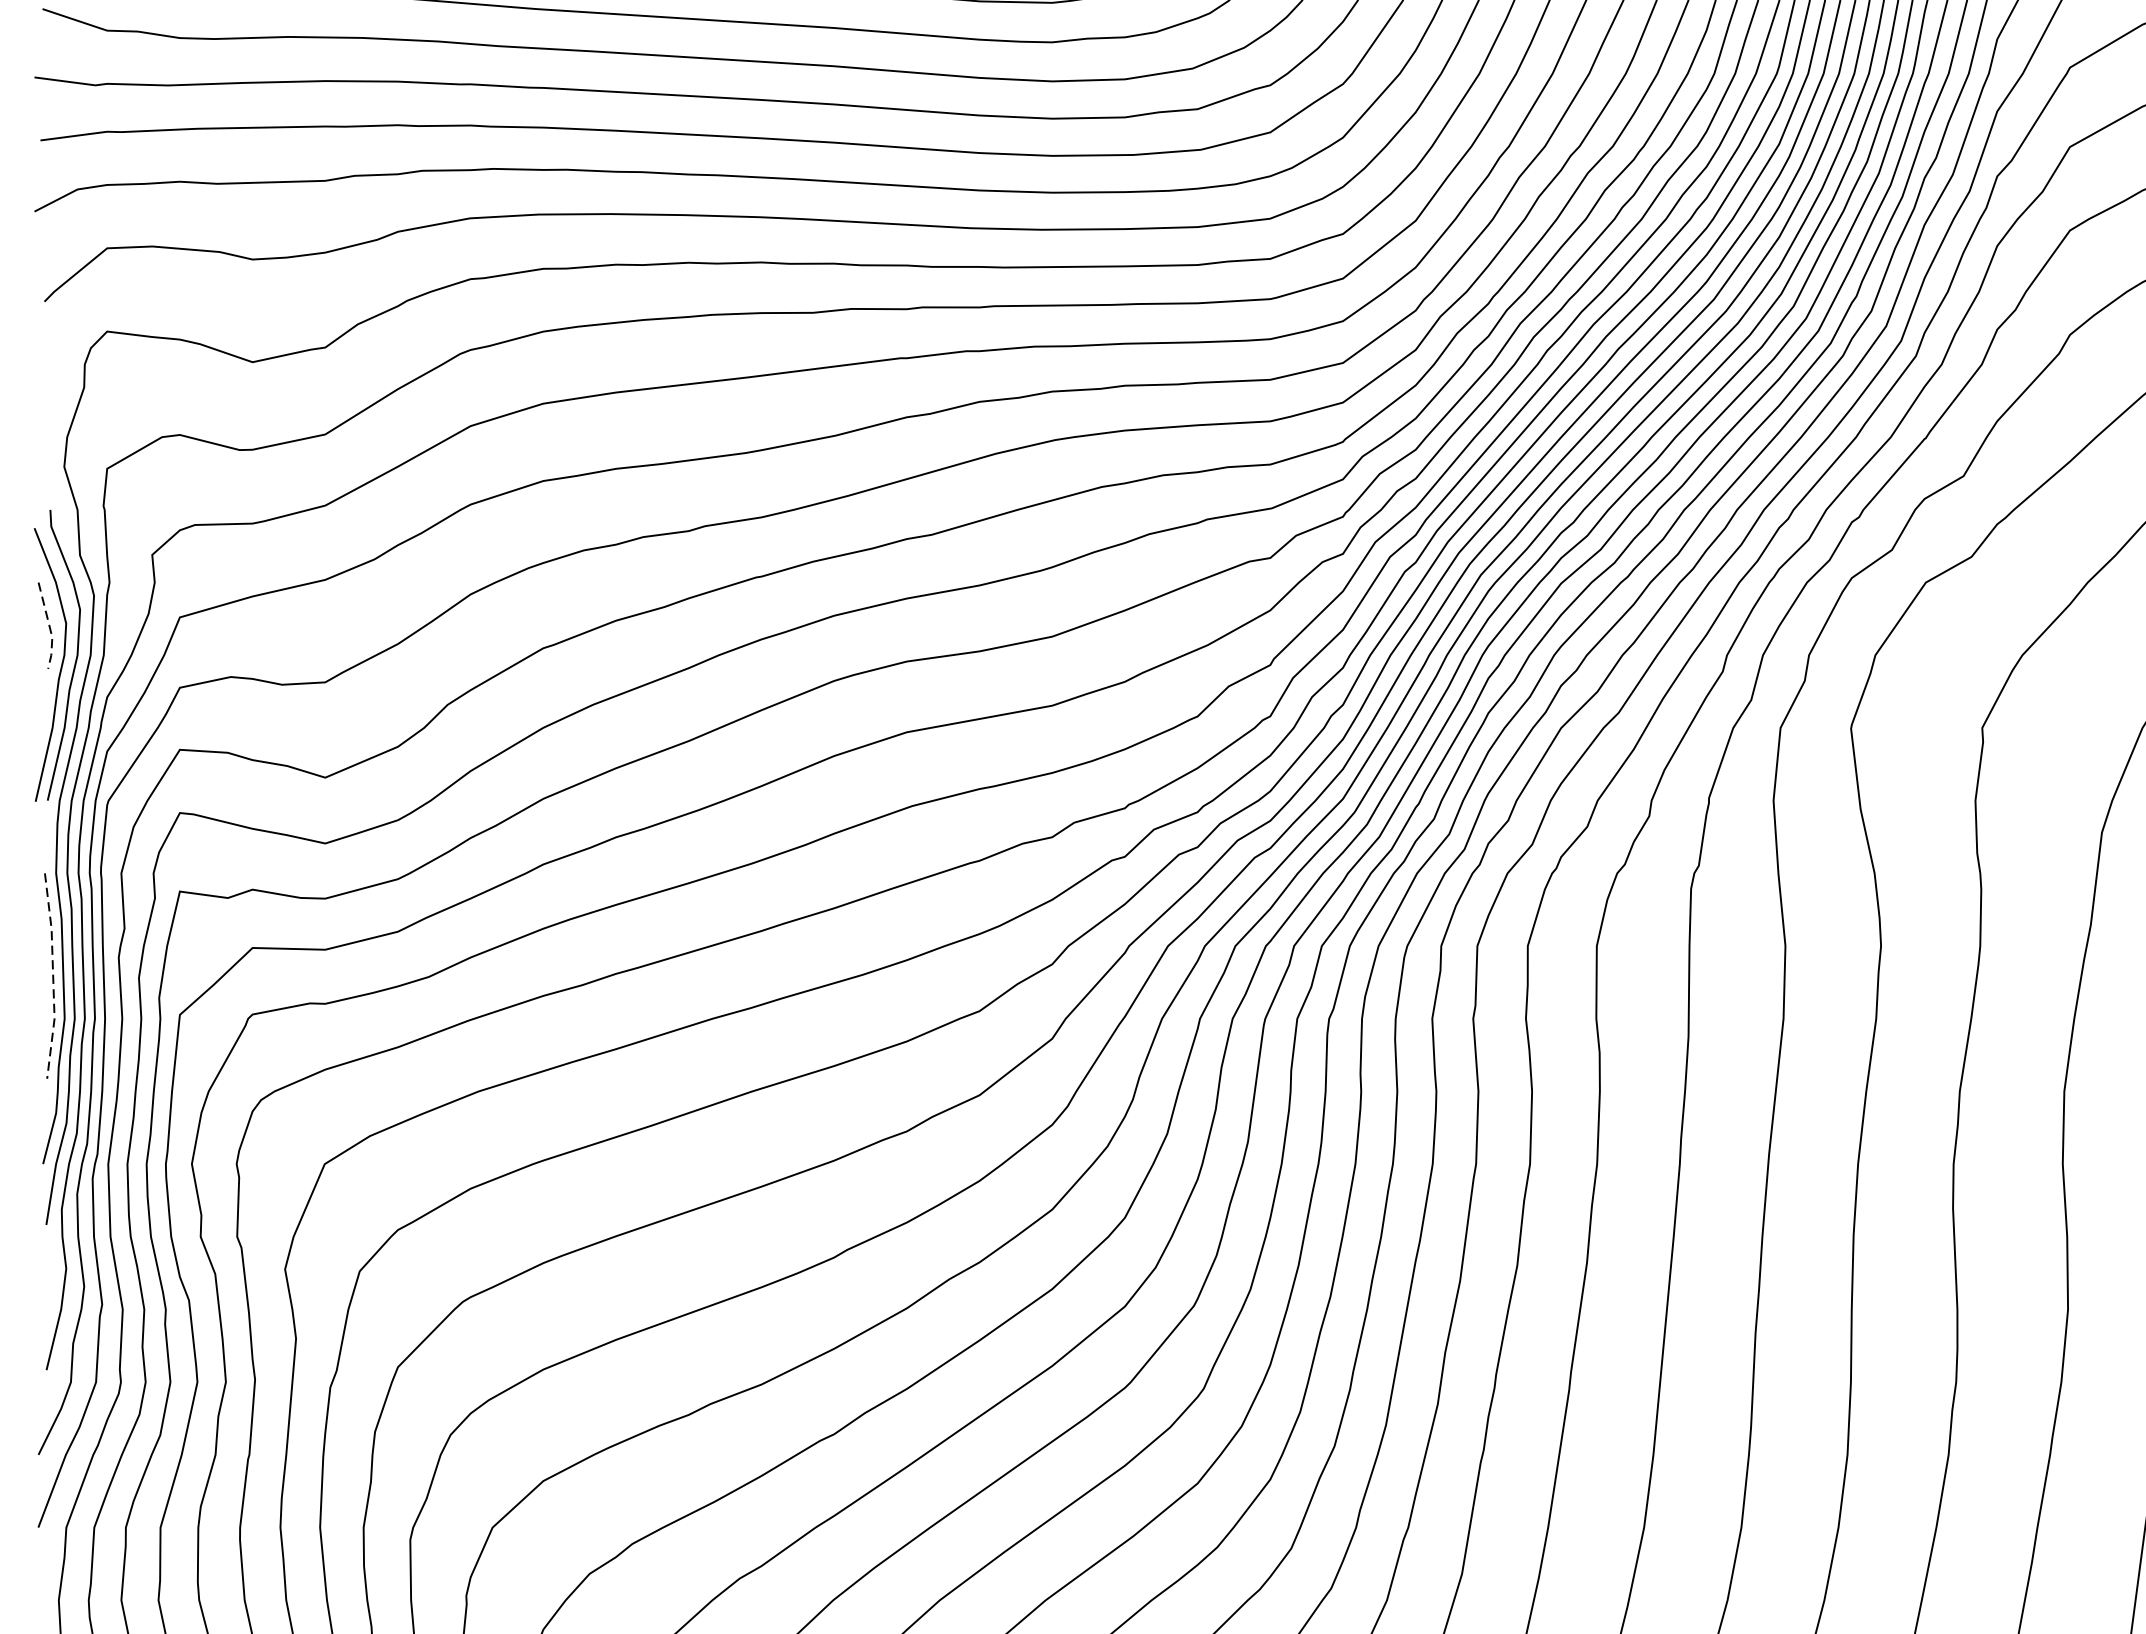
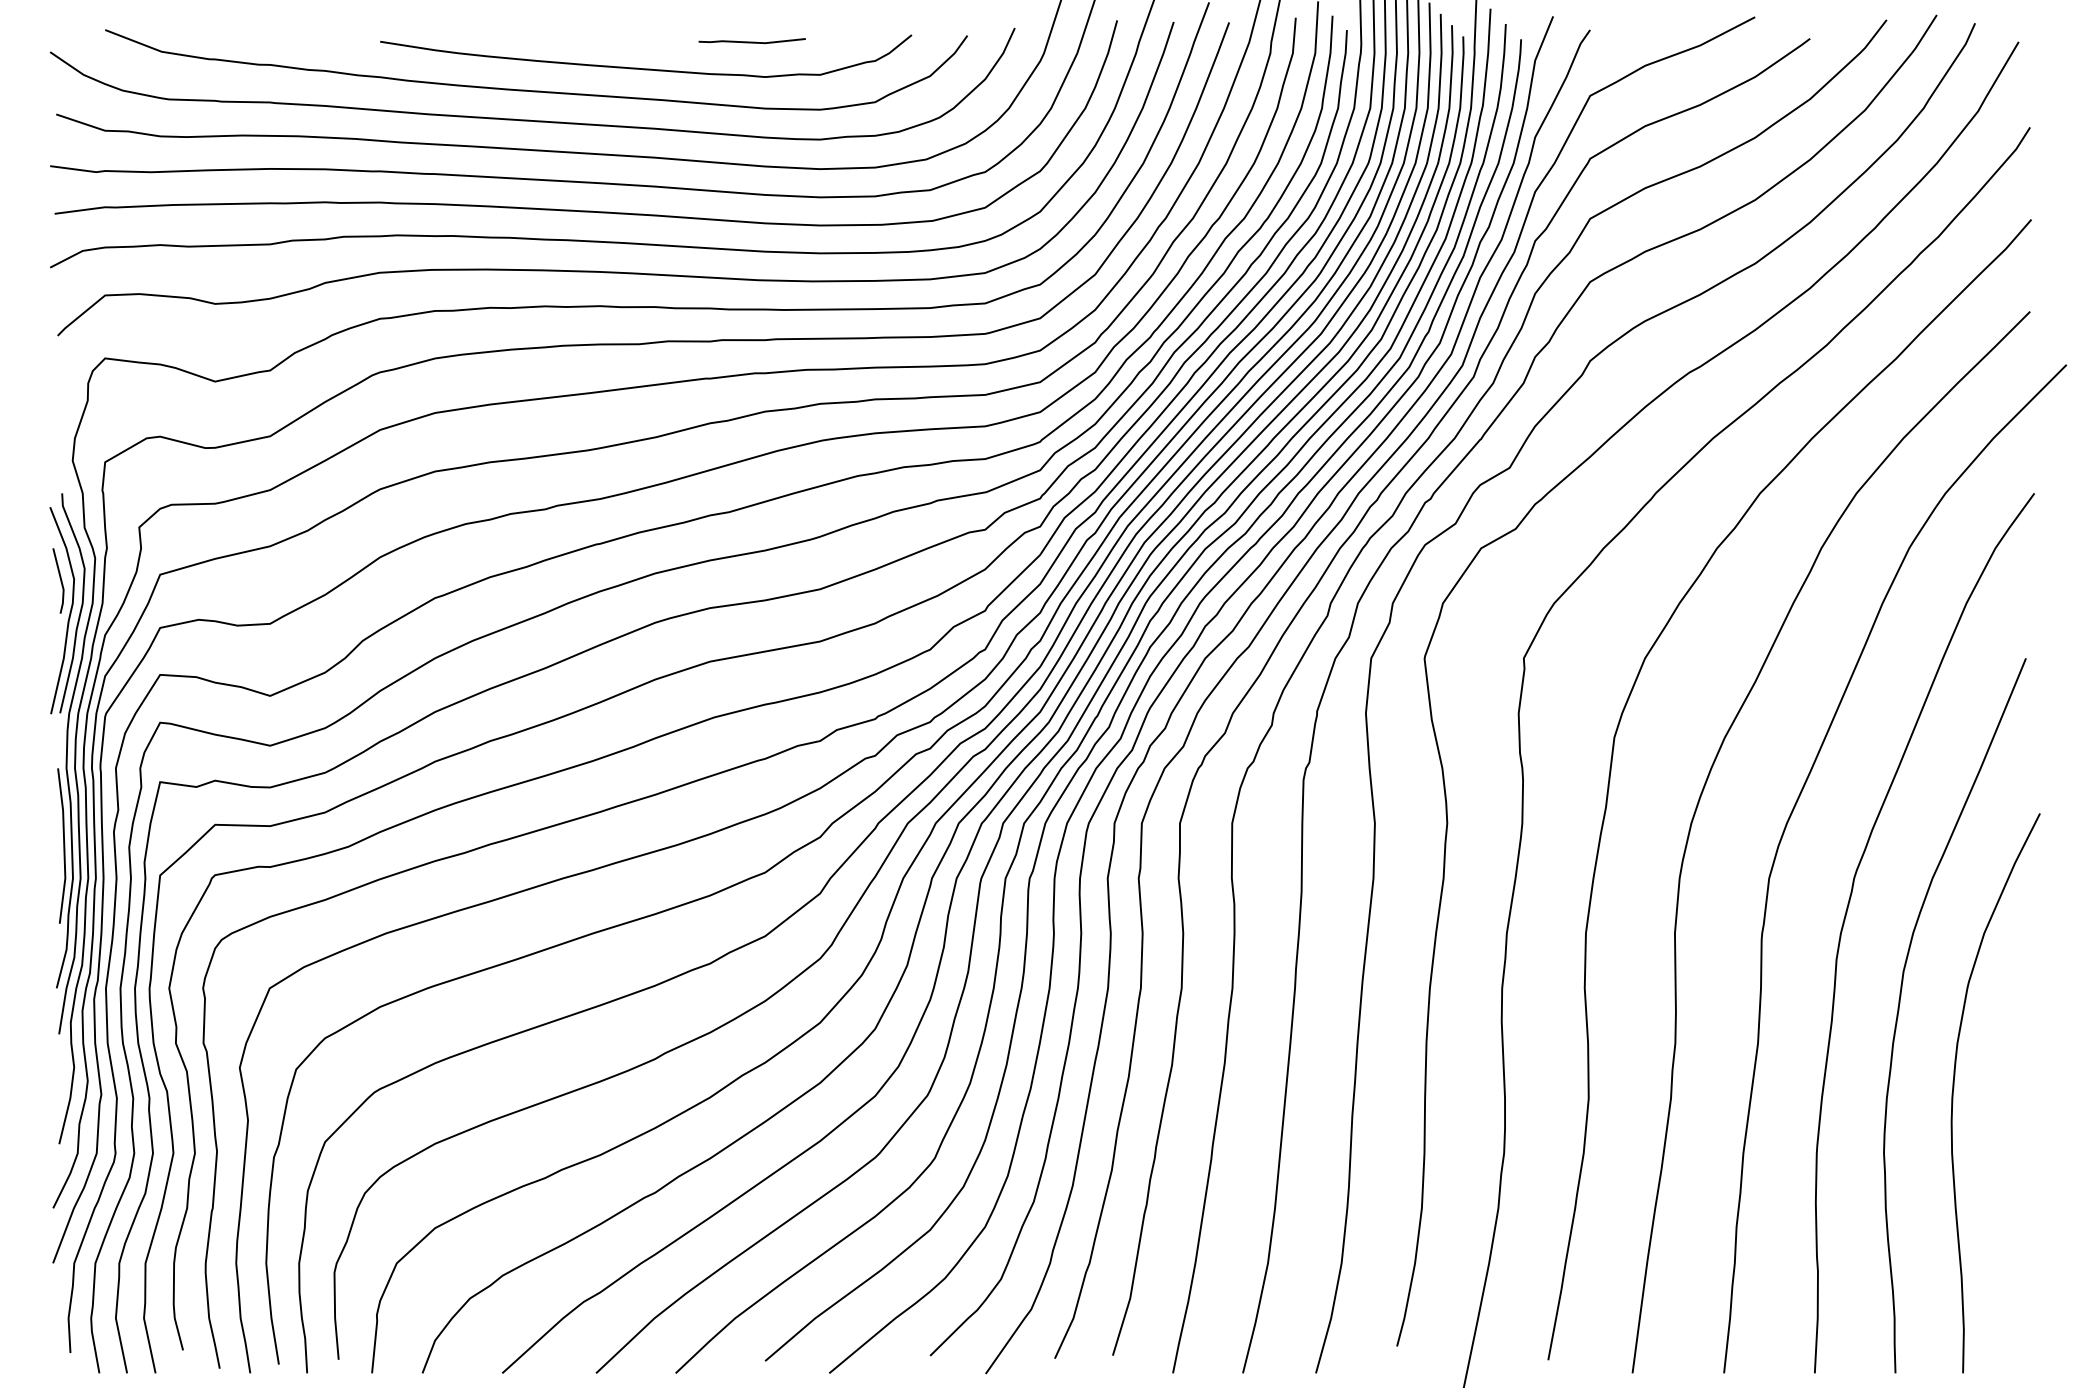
line: (49, 627) -> (61, 582), dashed -> solid
line: (53, 976) -> (64, 846), dashed -> solid

